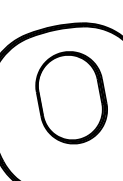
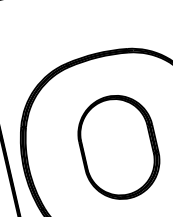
part: (71, 97) -> (118, 147), moved

